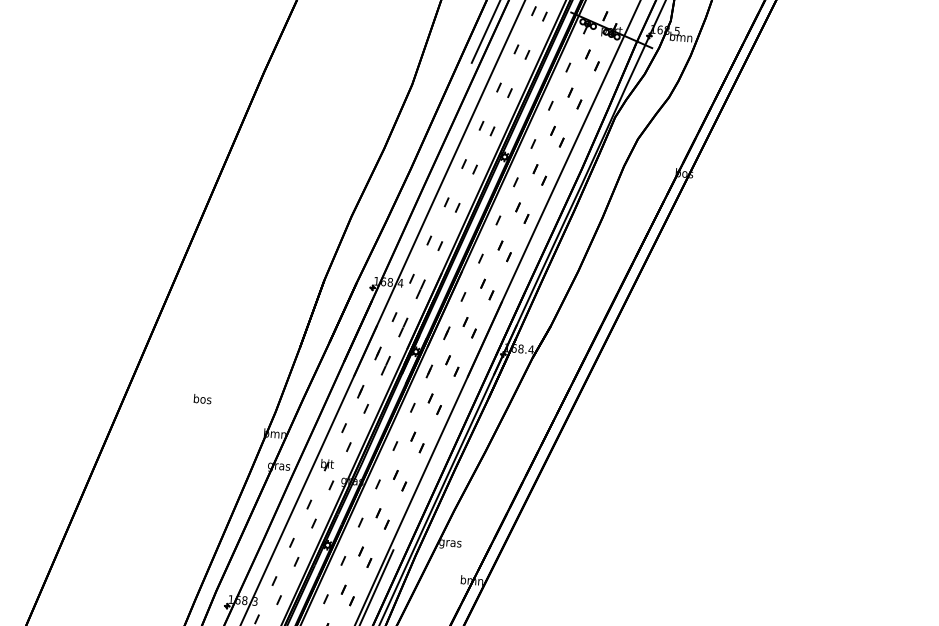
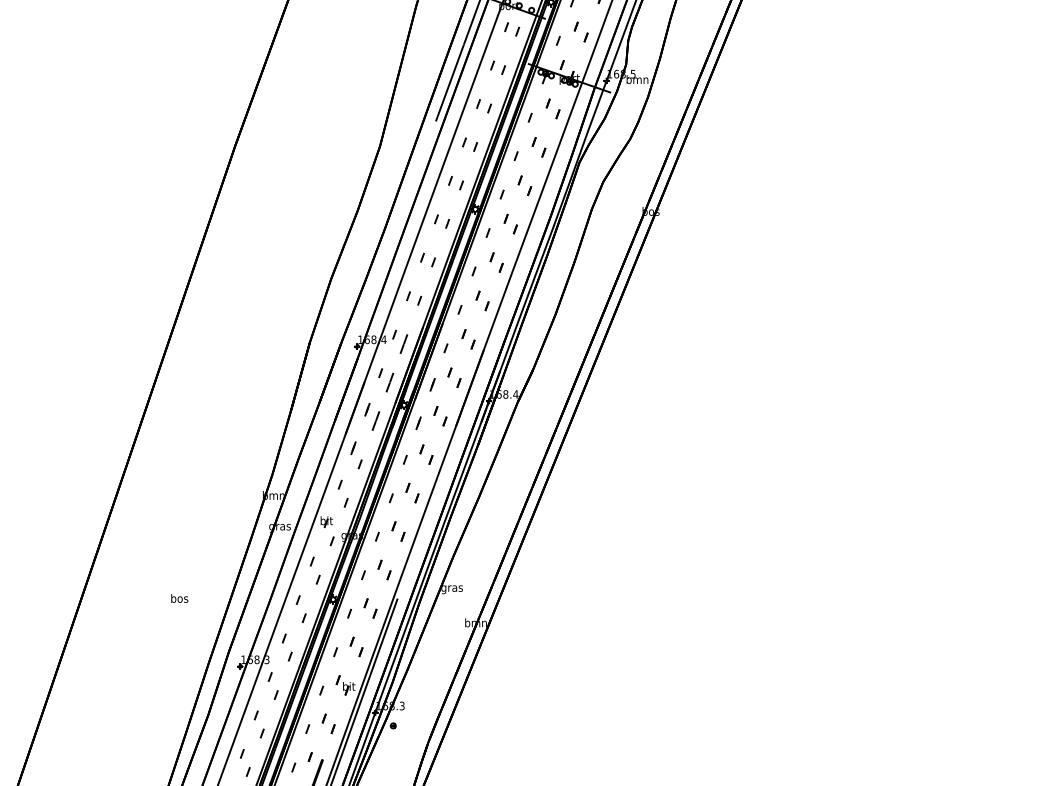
text: (202, 399) -> (179, 598), moved

